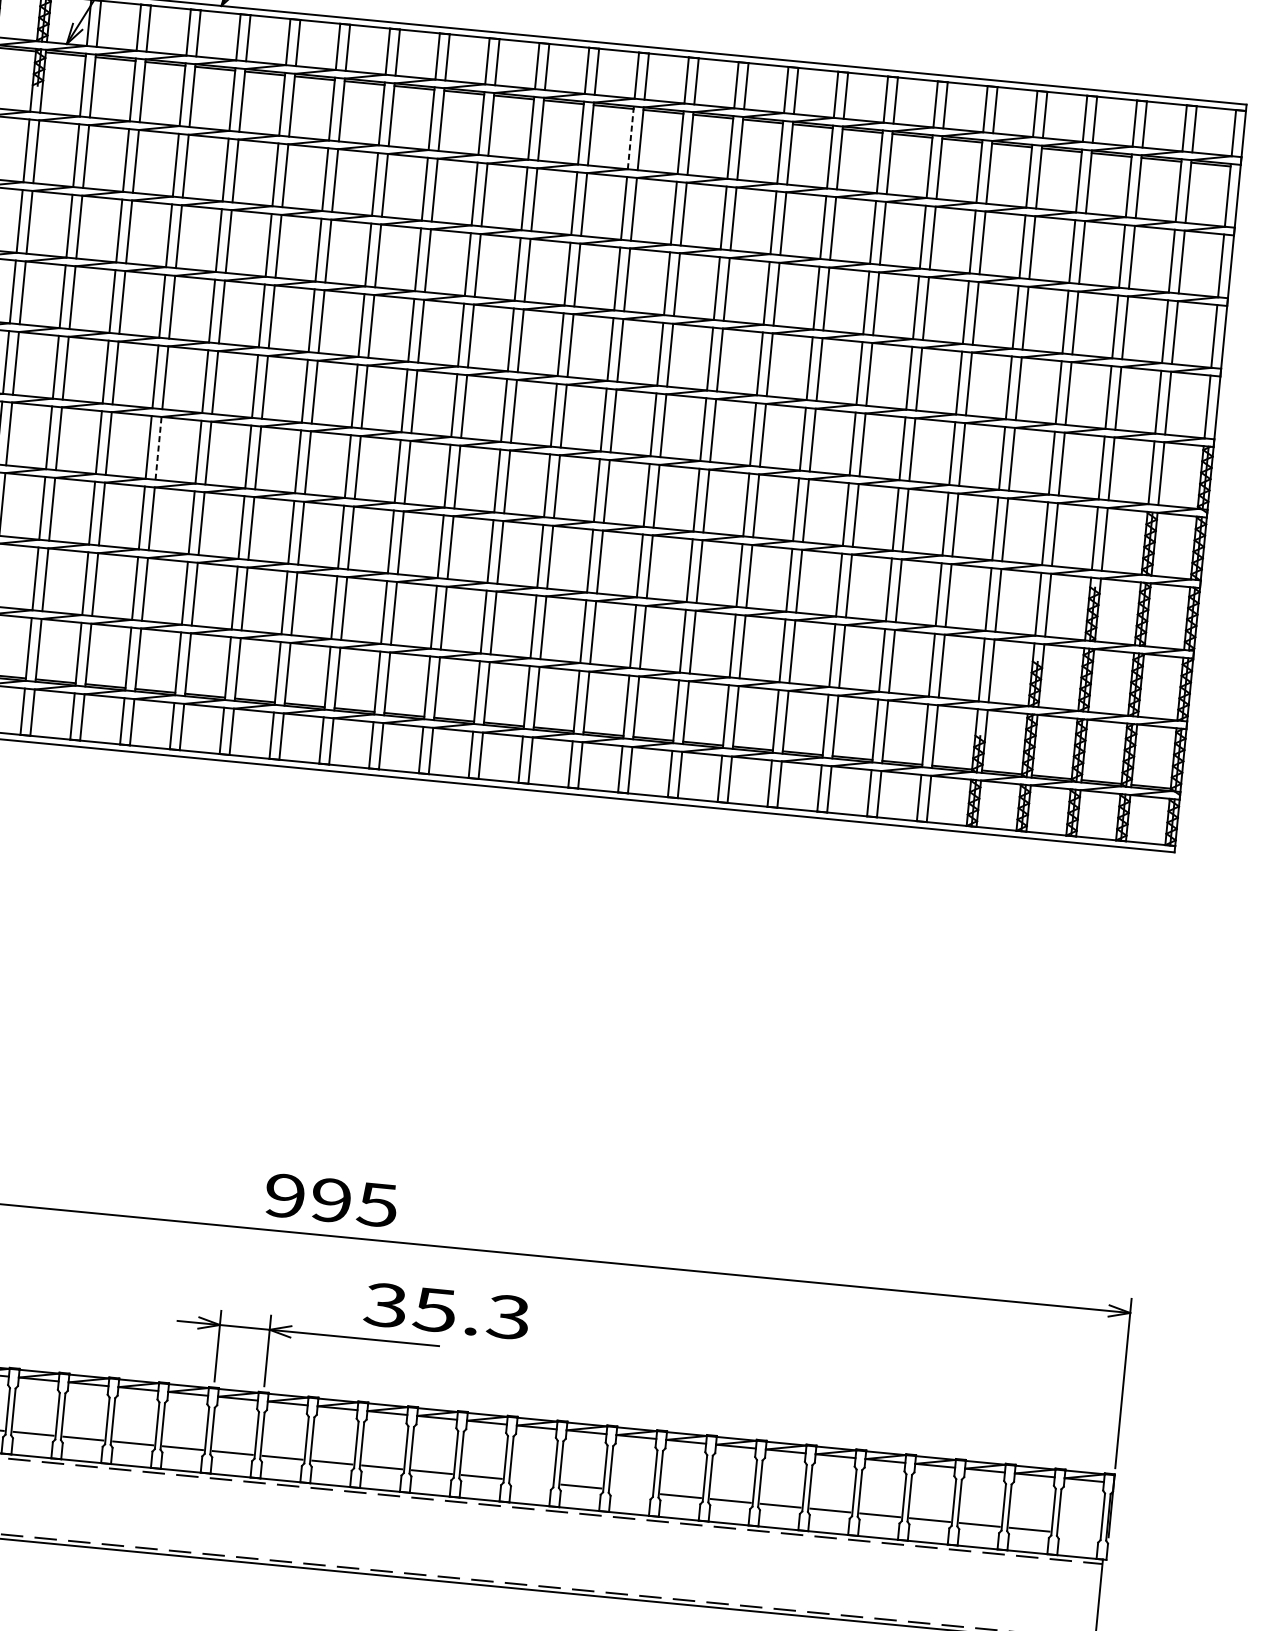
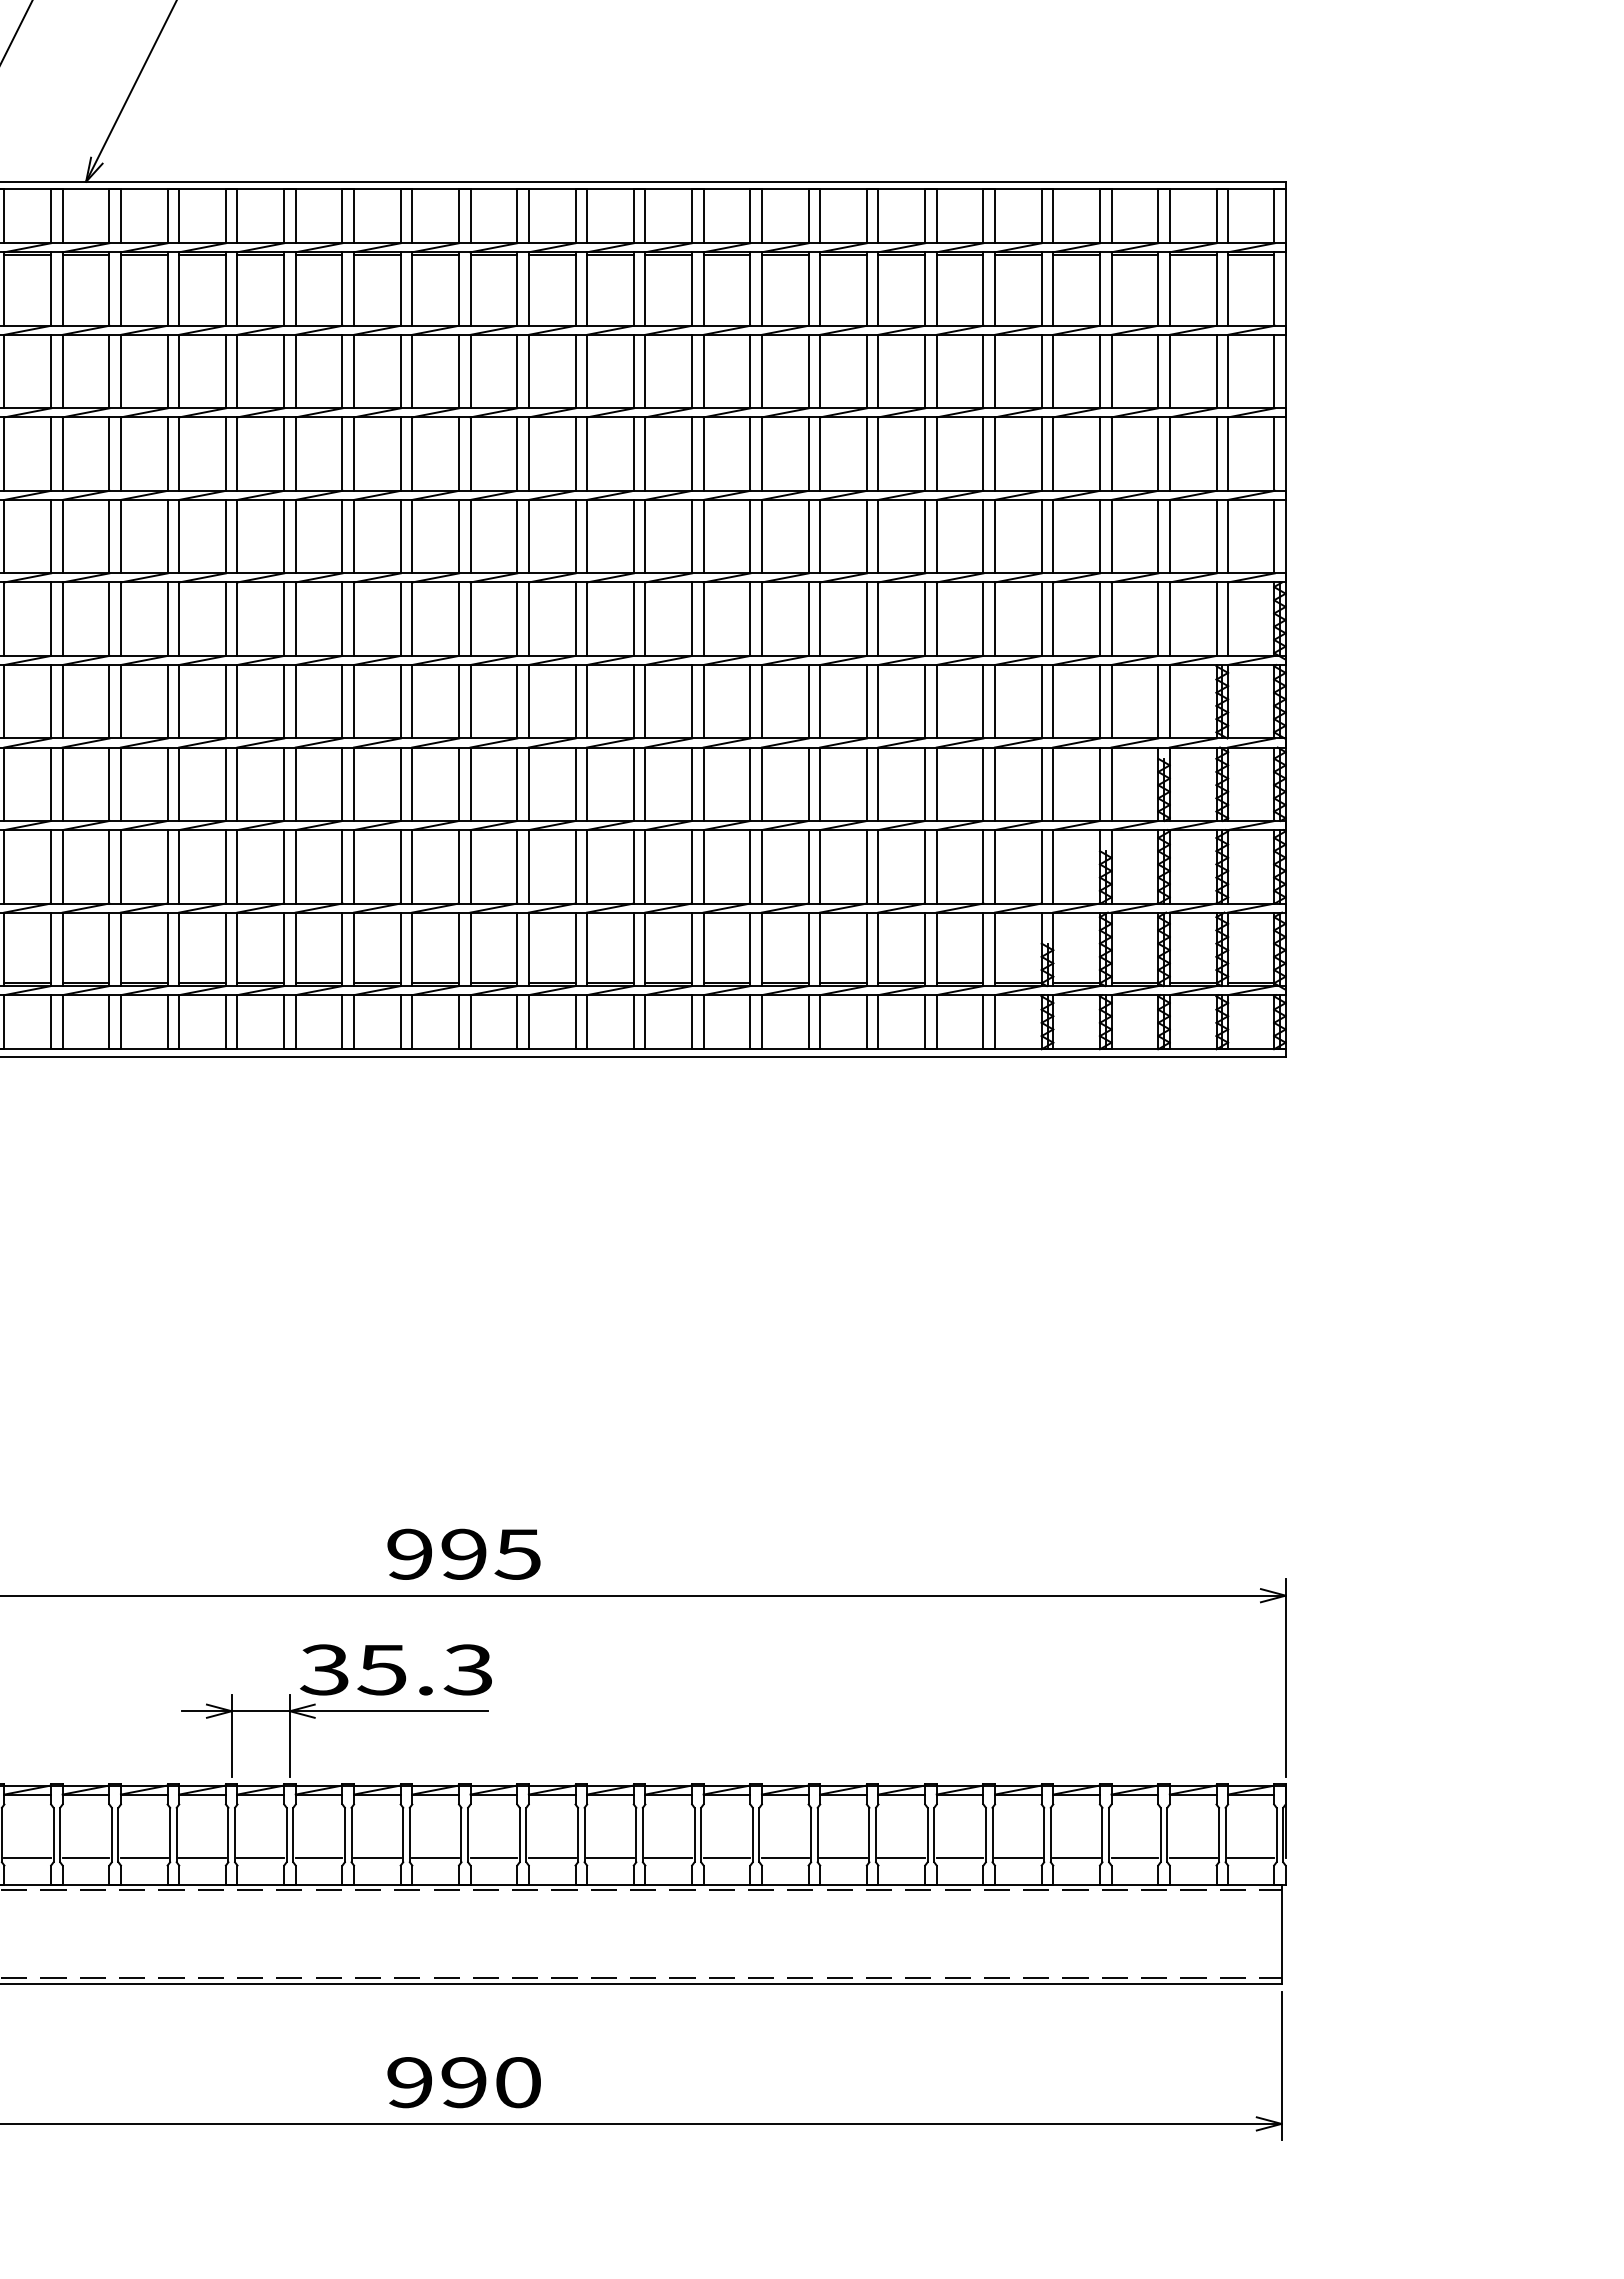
line: (630, 138) -> (575, 289), dashed -> solid
line: (158, 448) -> (62, 701), dashed -> solid
text: (331, 1199) -> (463, 1553), moved
text: (446, 1310) -> (395, 1669), moved
line: (531, 1482) -> (610, 1858), added
line: (630, 1491) -> (726, 1858), added
line: (1079, 1534) -> (1251, 1858), added

